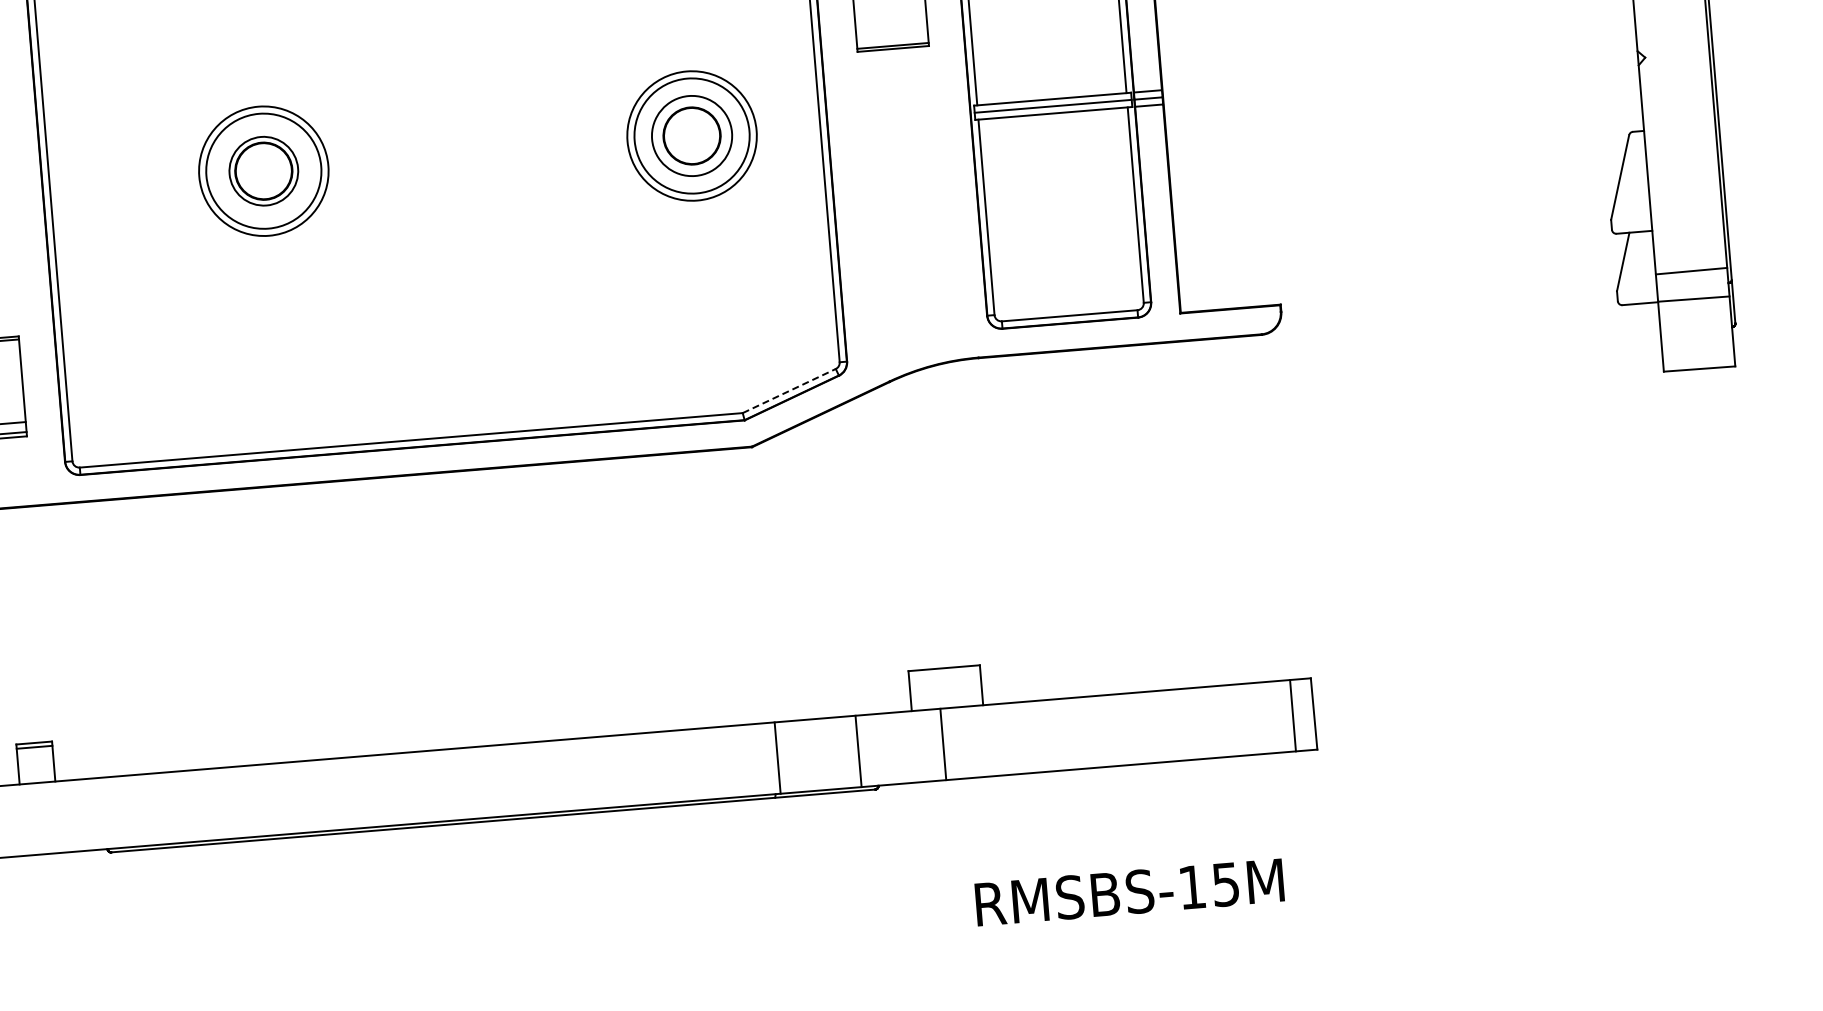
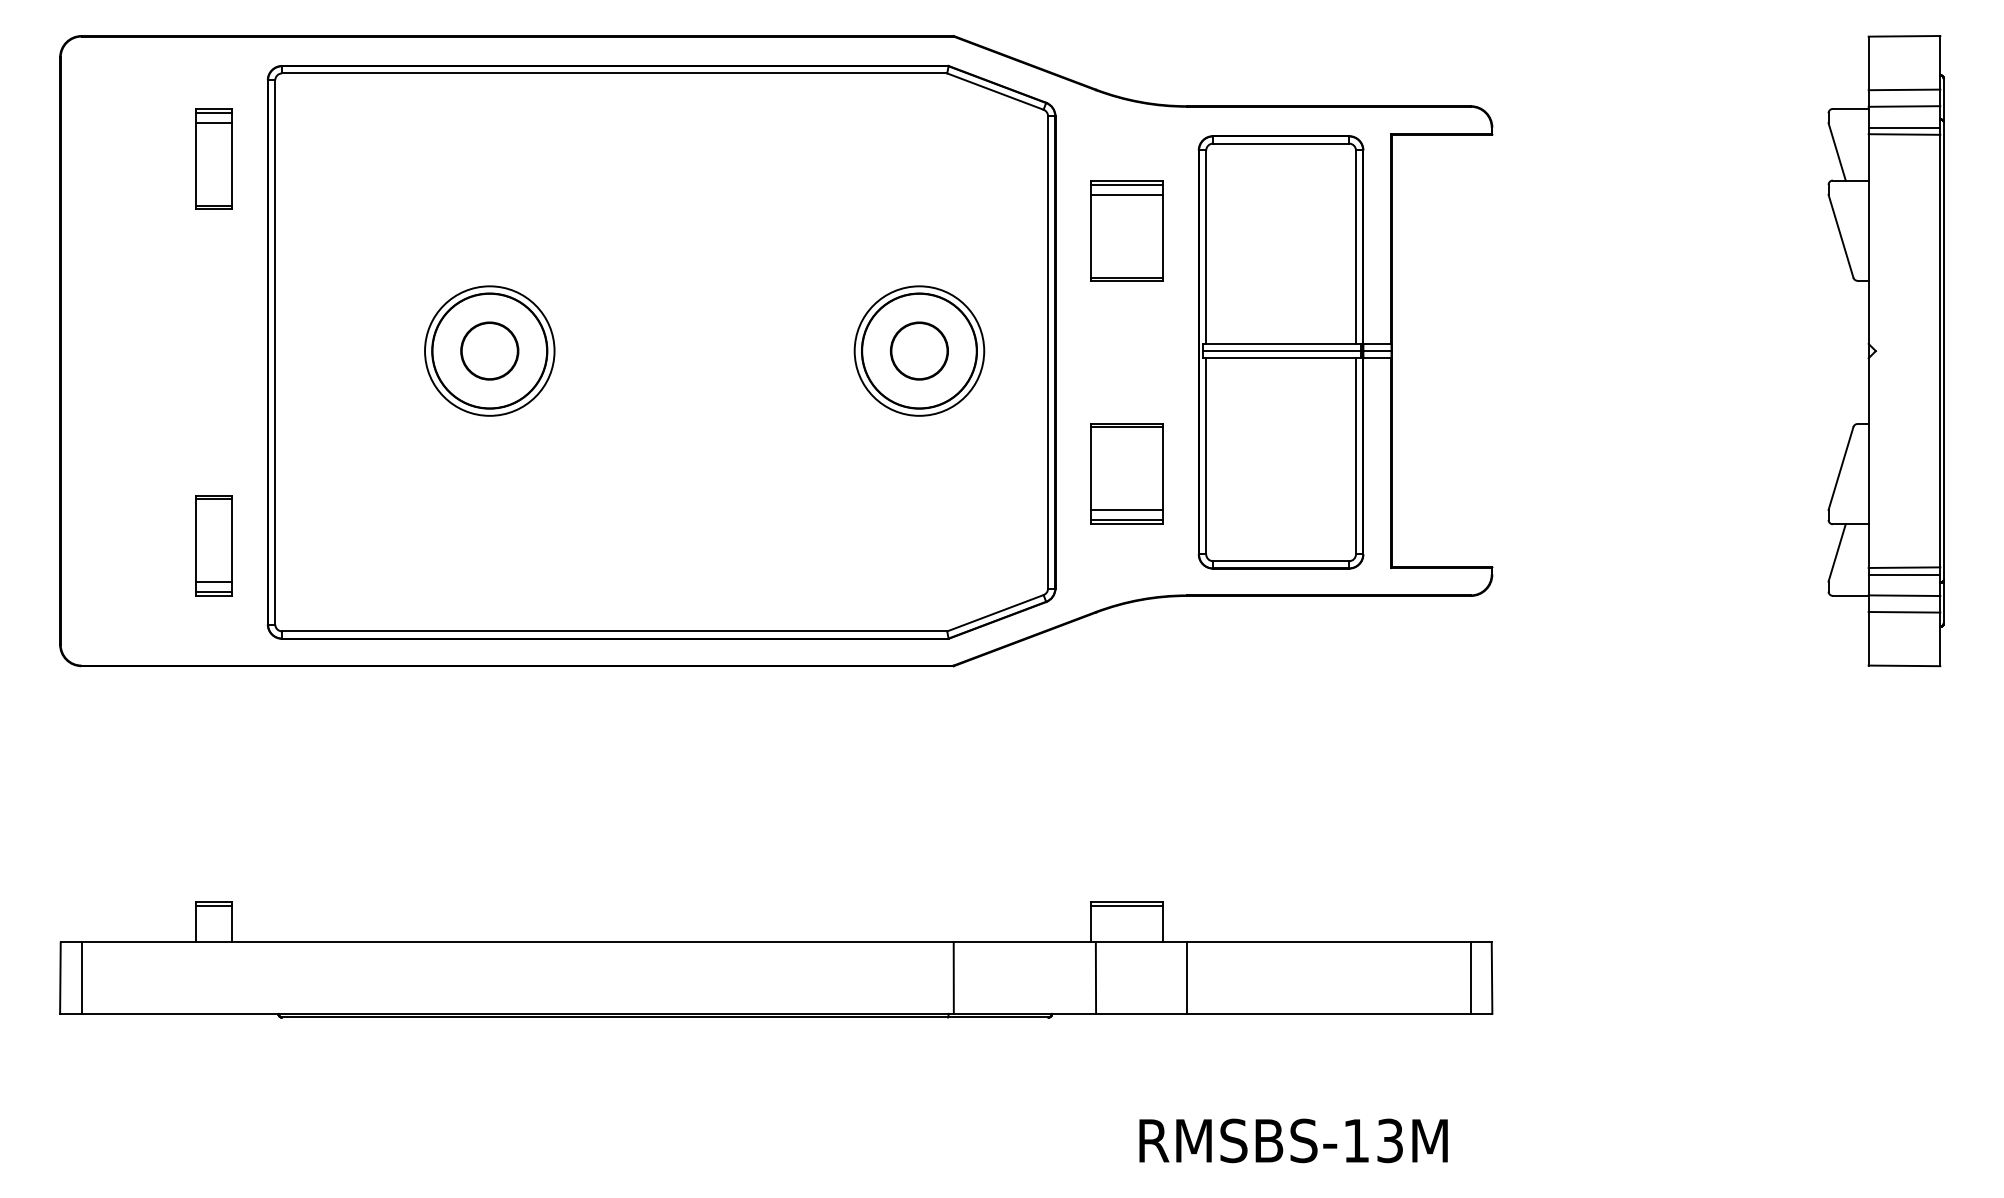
circle: (692, 135) -> (919, 350), size x1.43
circle: (263, 170) -> (489, 350), size x1.67
part: (908, 241) -> (1126, 473), added
line: (1692, 277) -> (1904, 574), added
line: (1695, 315) -> (1904, 612), added
line: (789, 391) -> (995, 613), dashed -> solid
line: (943, 672) -> (1126, 906), added
line: (943, 743) -> (1187, 977), moved
line: (858, 750) -> (1095, 977), moved
text: (1225, 884) -> (1389, 1140), RMSBS-15M -> RMSBS-13M

